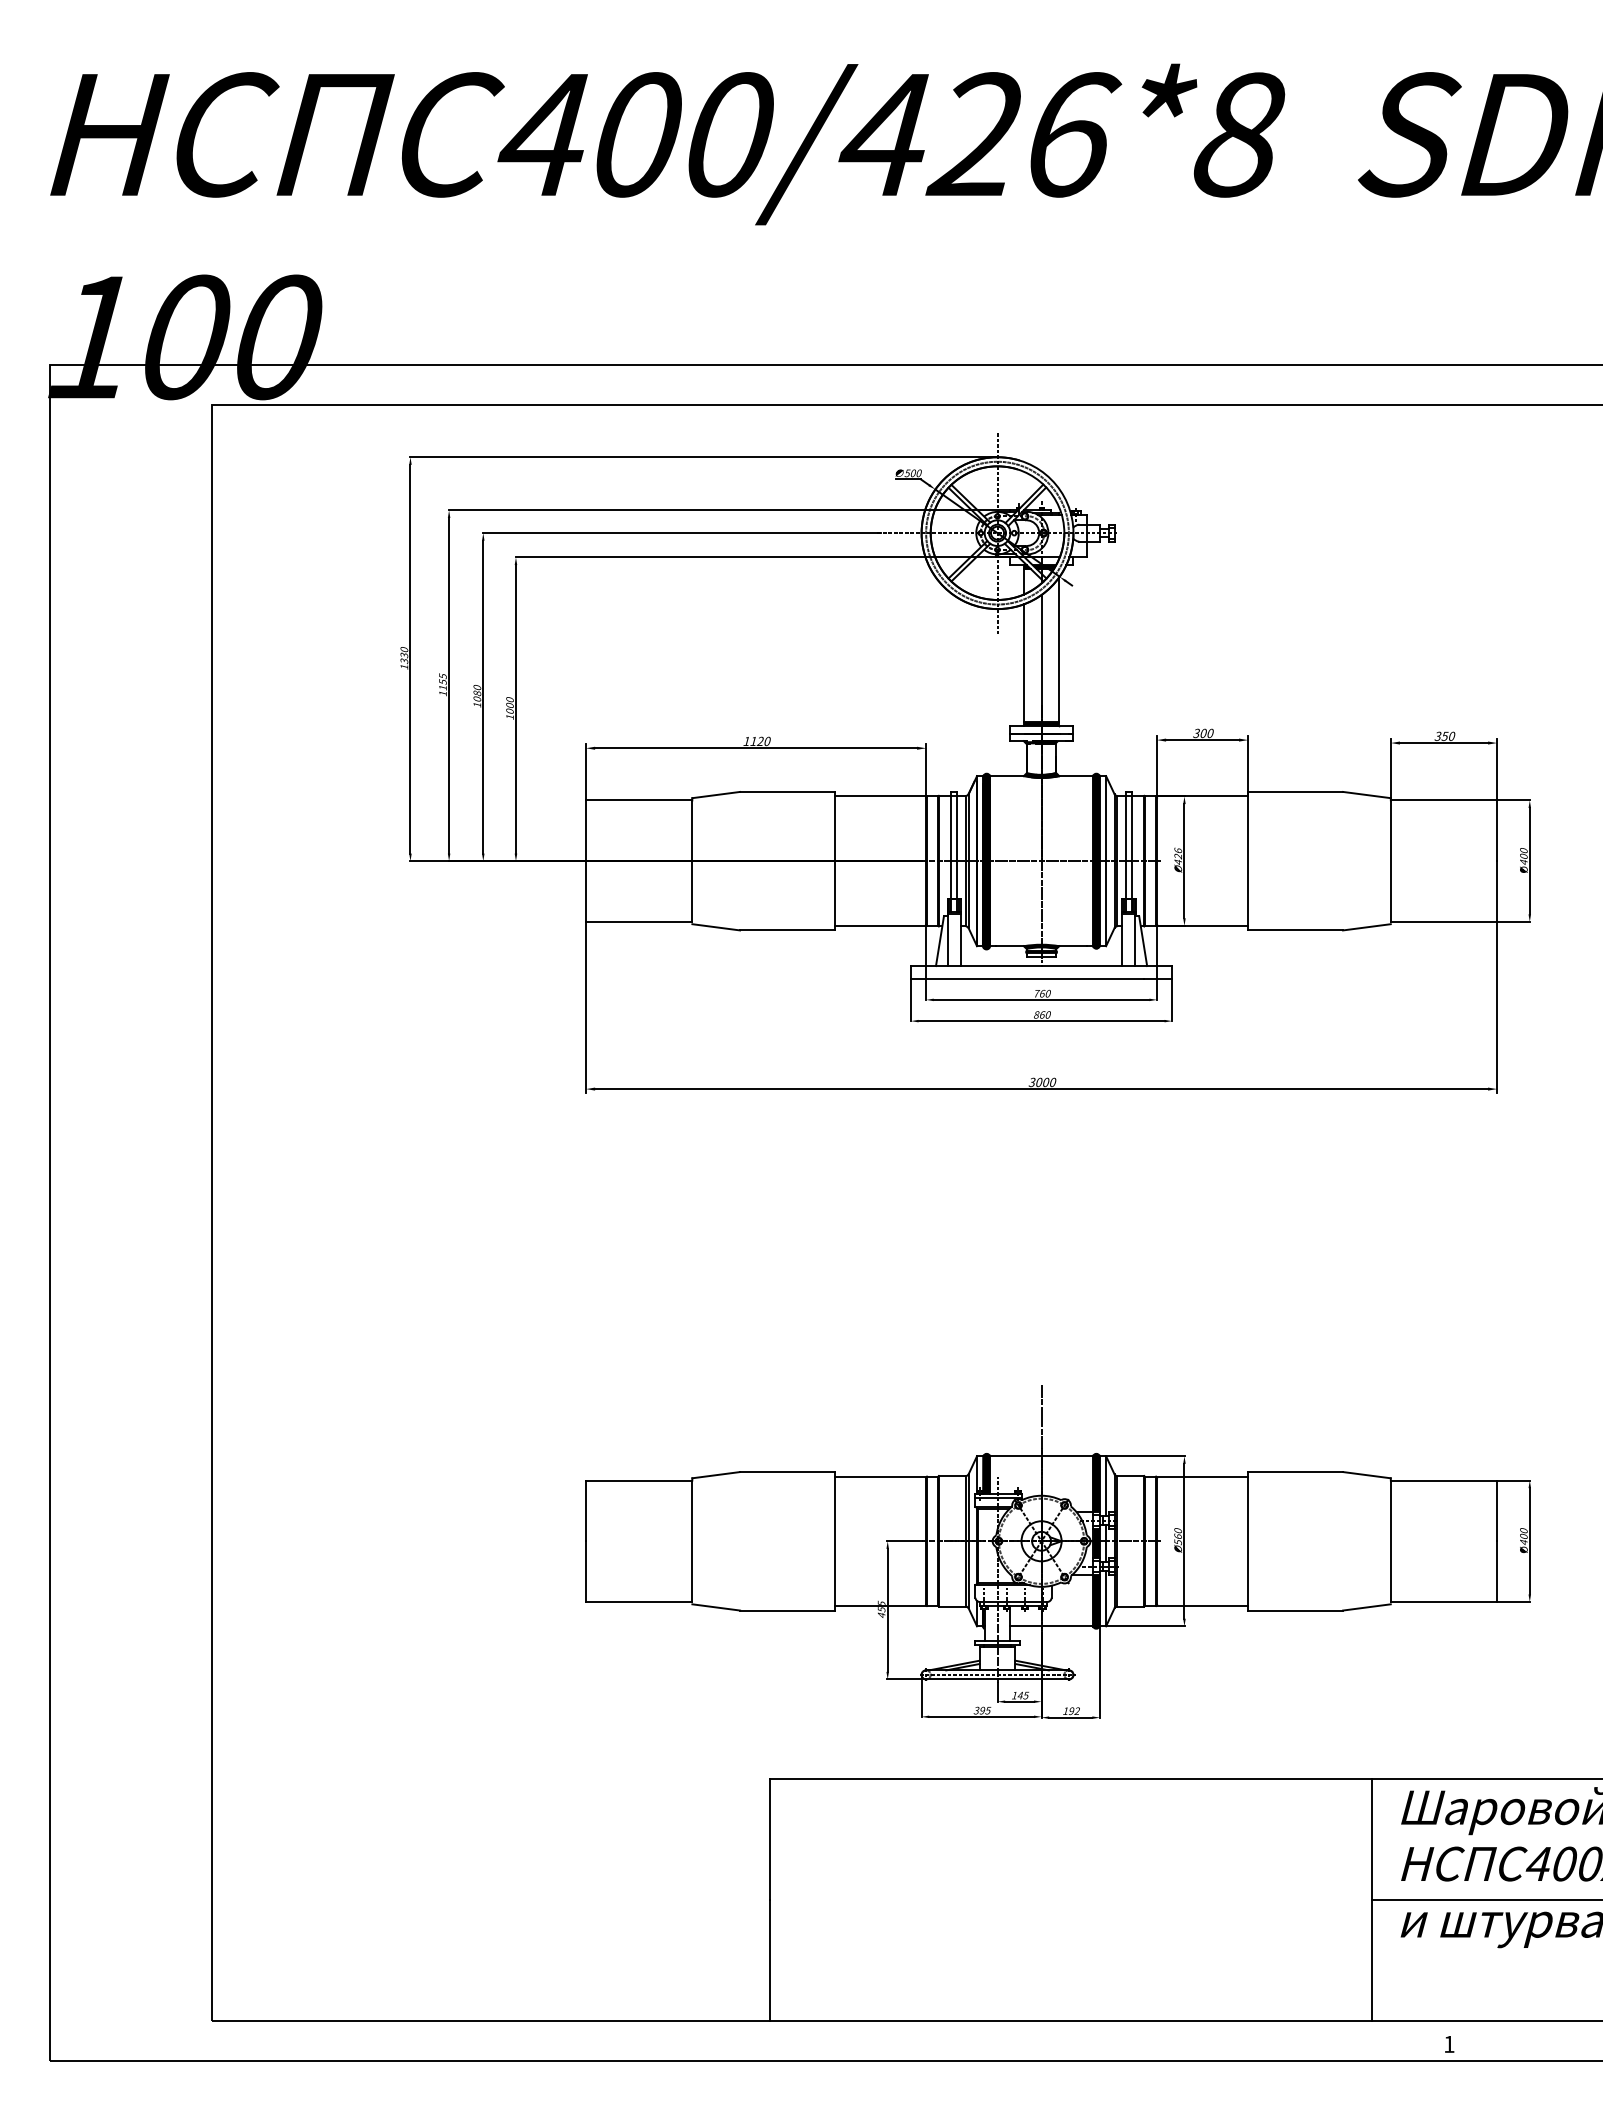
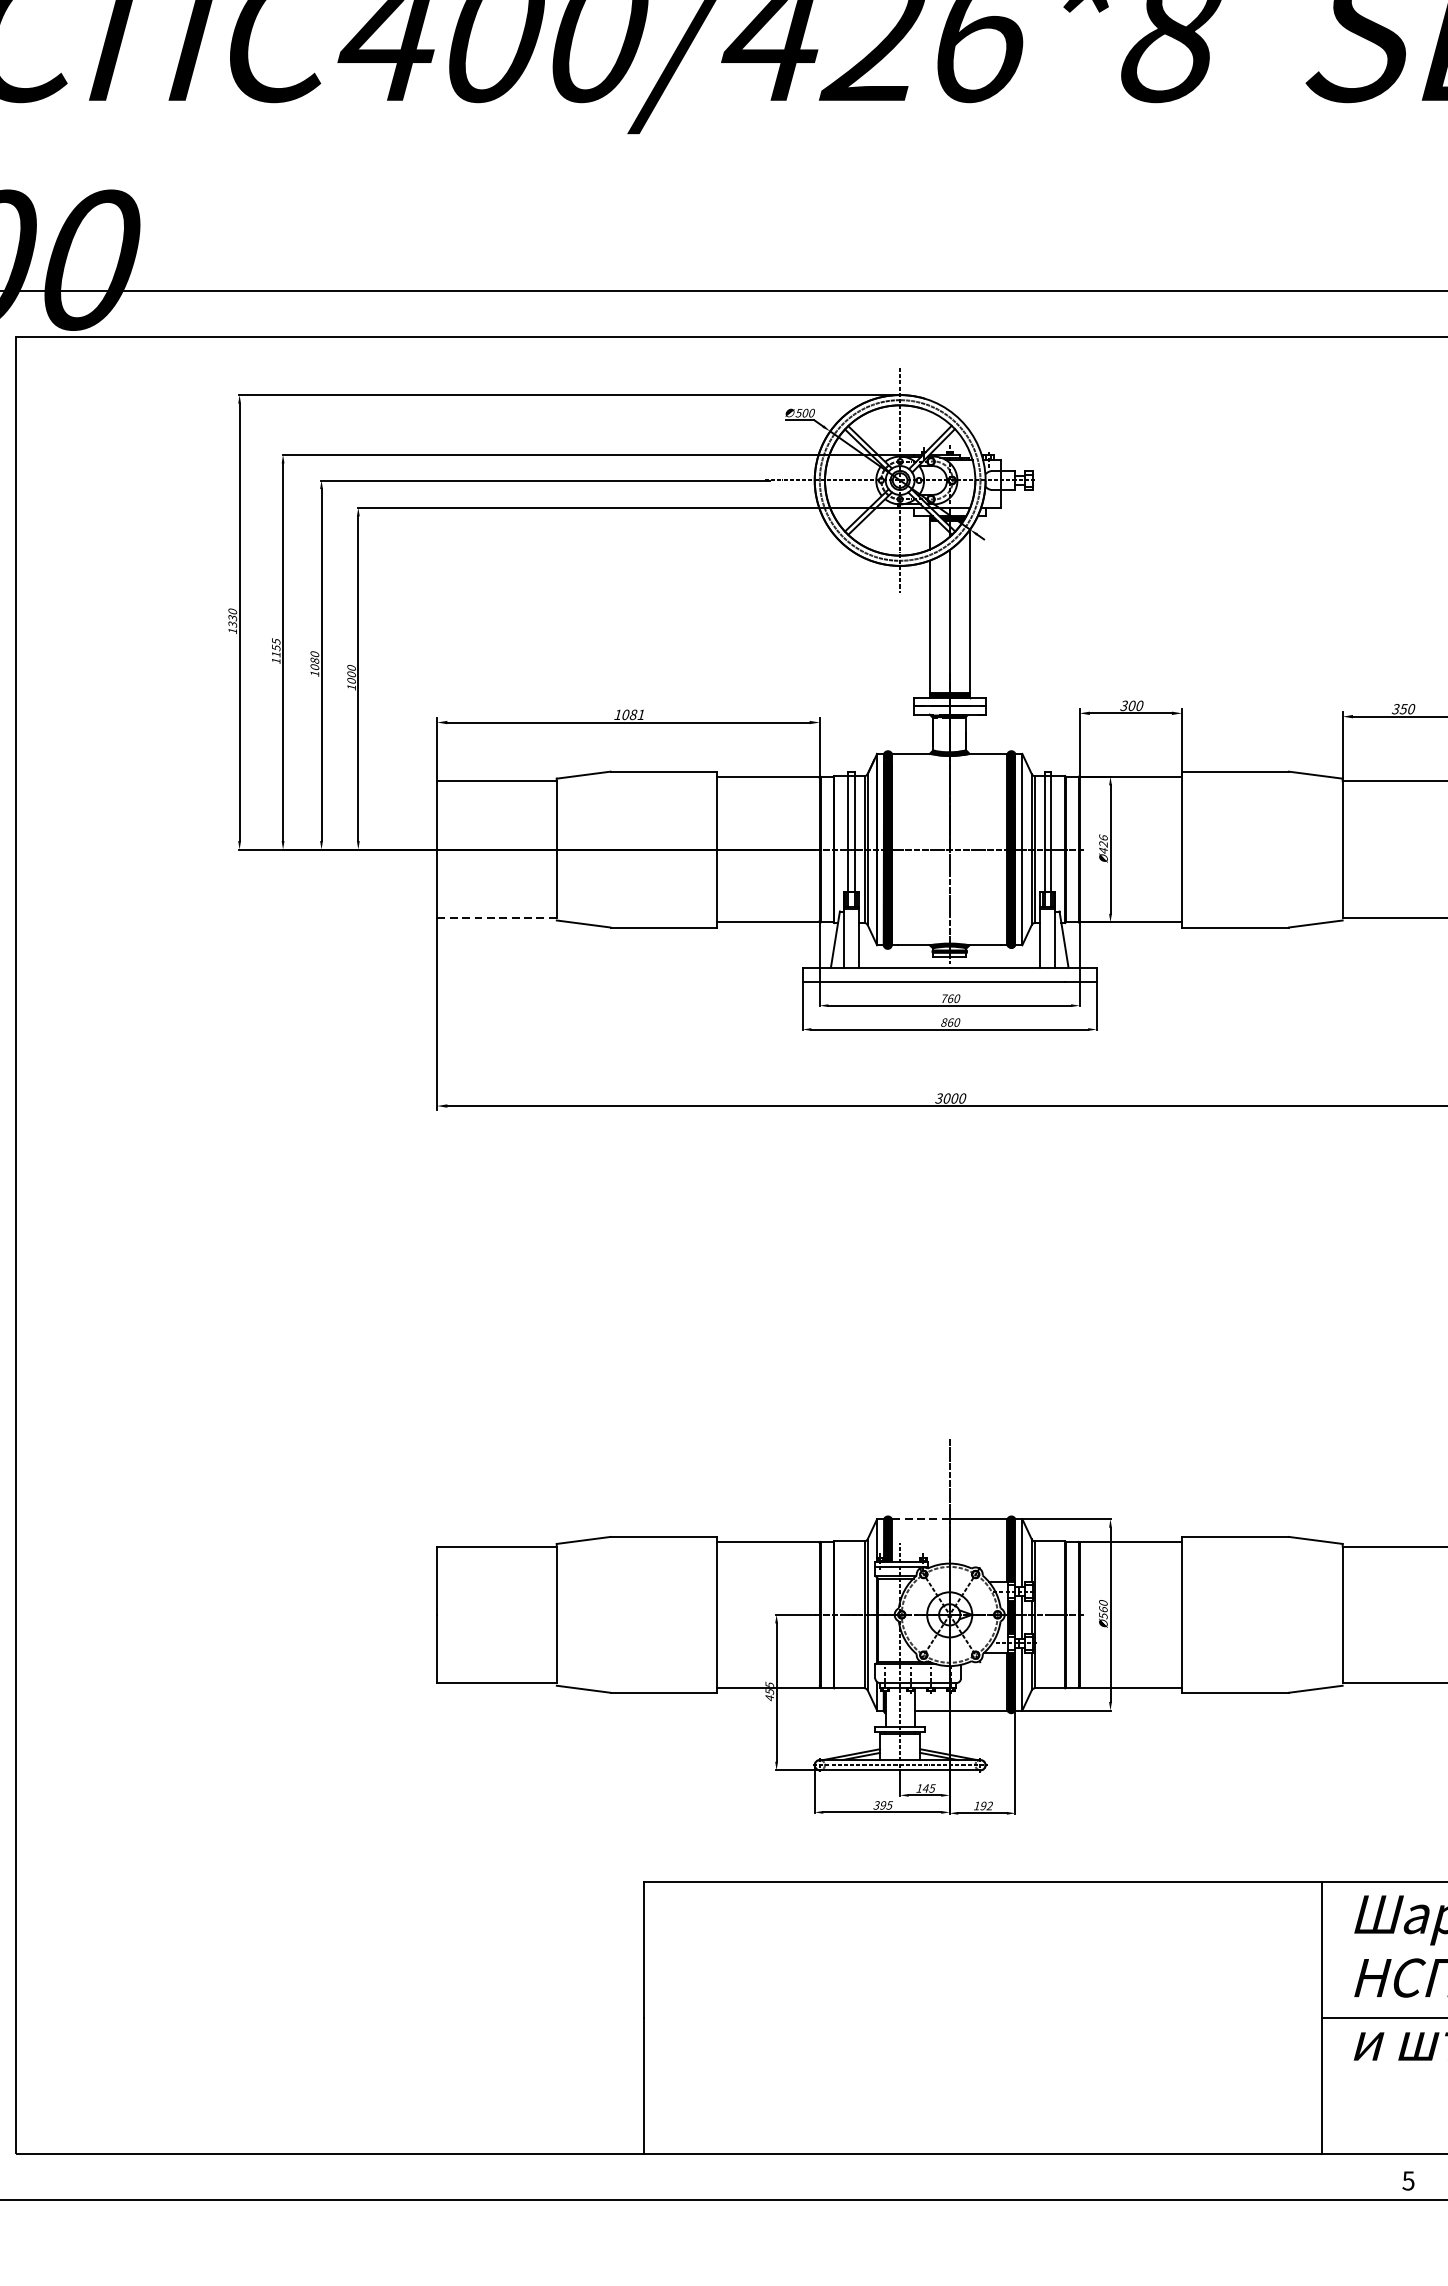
text: (760, 741) -> (633, 714), 1120 -> 1081
line: (638, 921) -> (496, 917), solid -> dashed
line: (1015, 1456) -> (920, 1519), solid -> dashed
text: (1449, 2044) -> (1408, 2181), 1 -> 5

